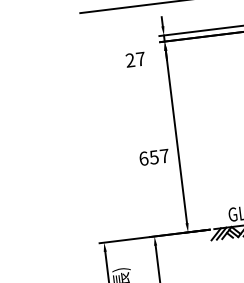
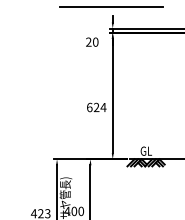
text: (140, 58) -> (95, 41), 27 -> 20
text: (158, 156) -> (99, 107), 657 -> 624

